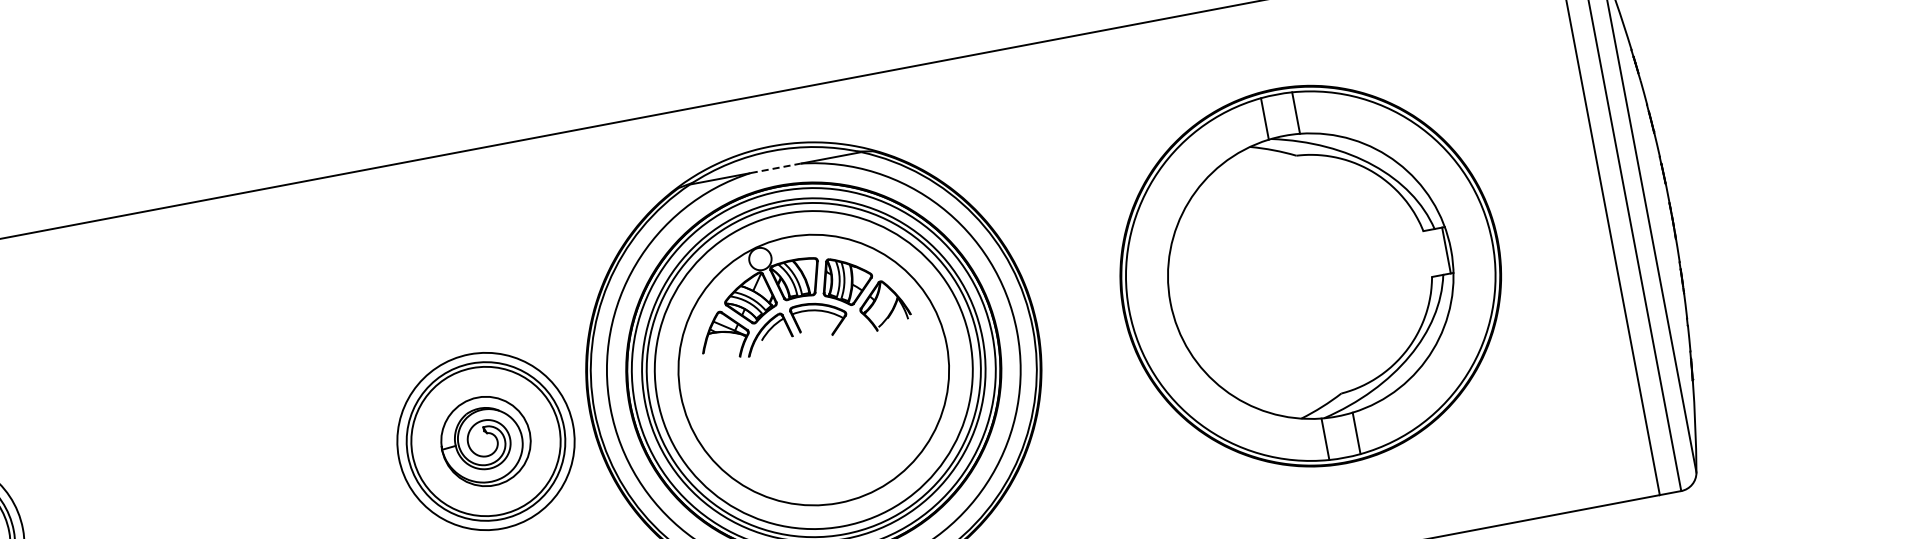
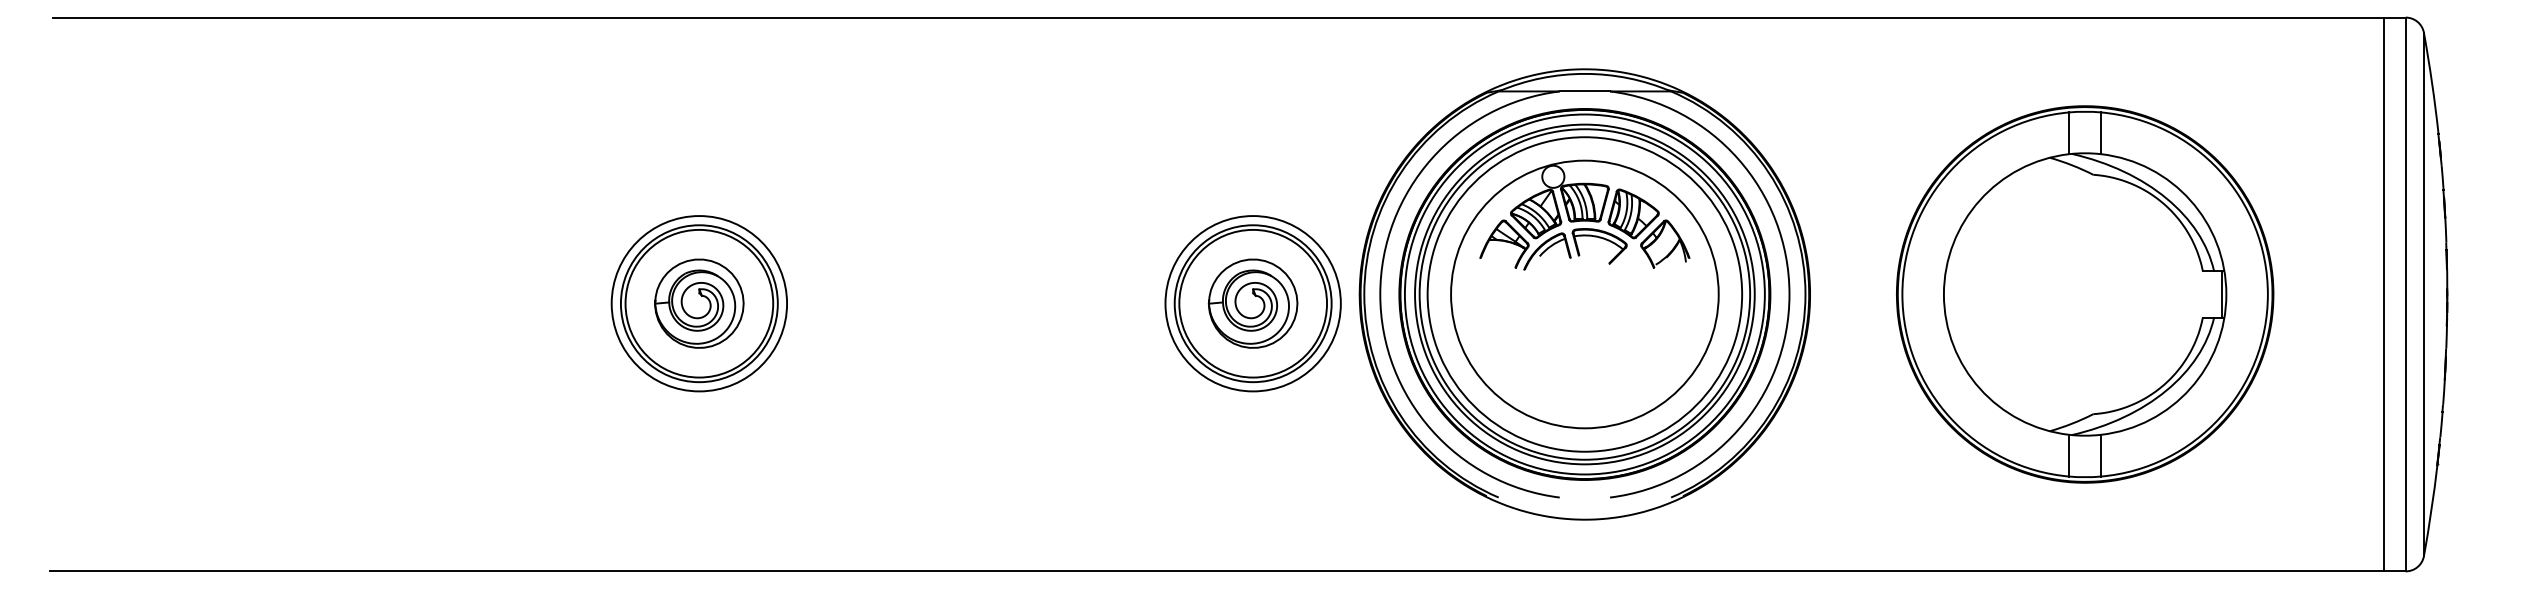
line: (776, 168) -> (1585, 91), dashed -> solid

